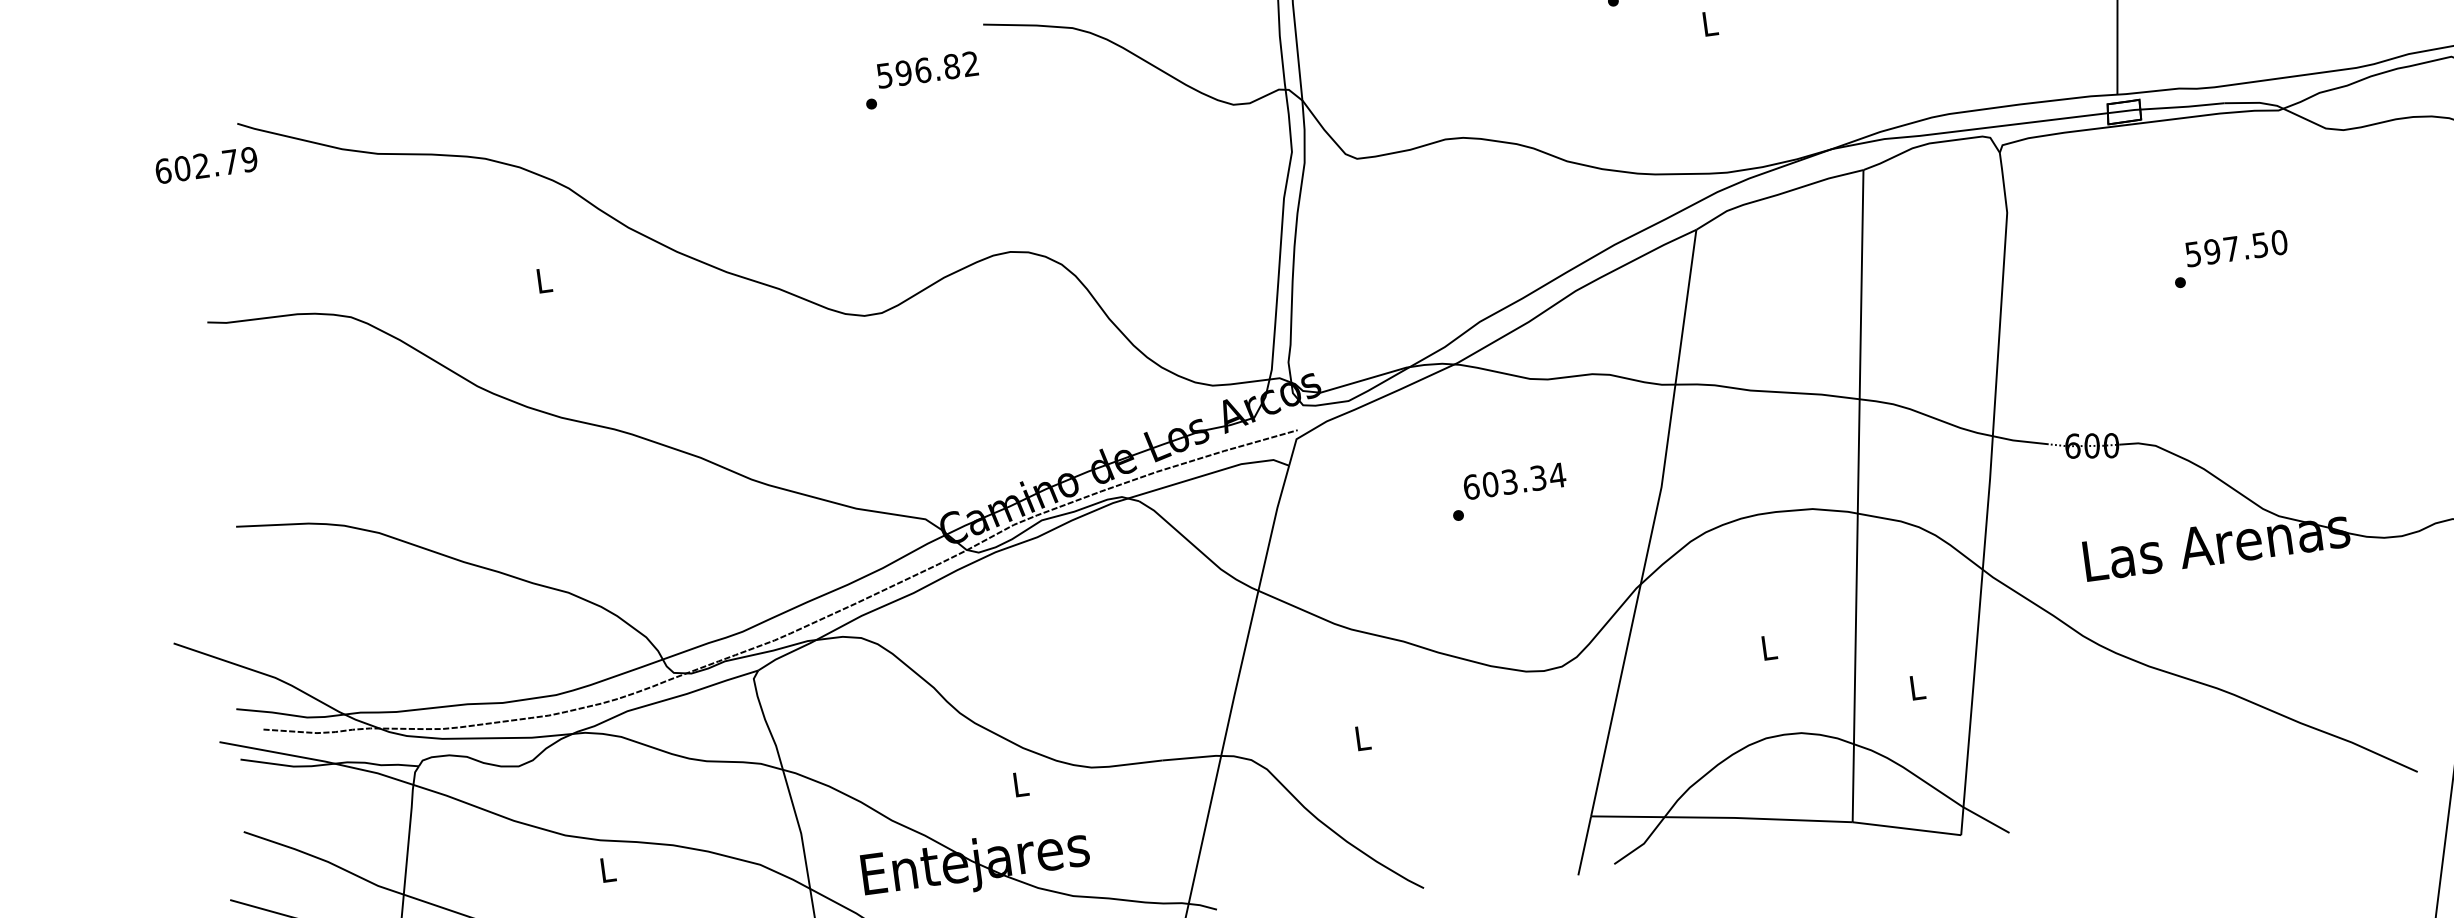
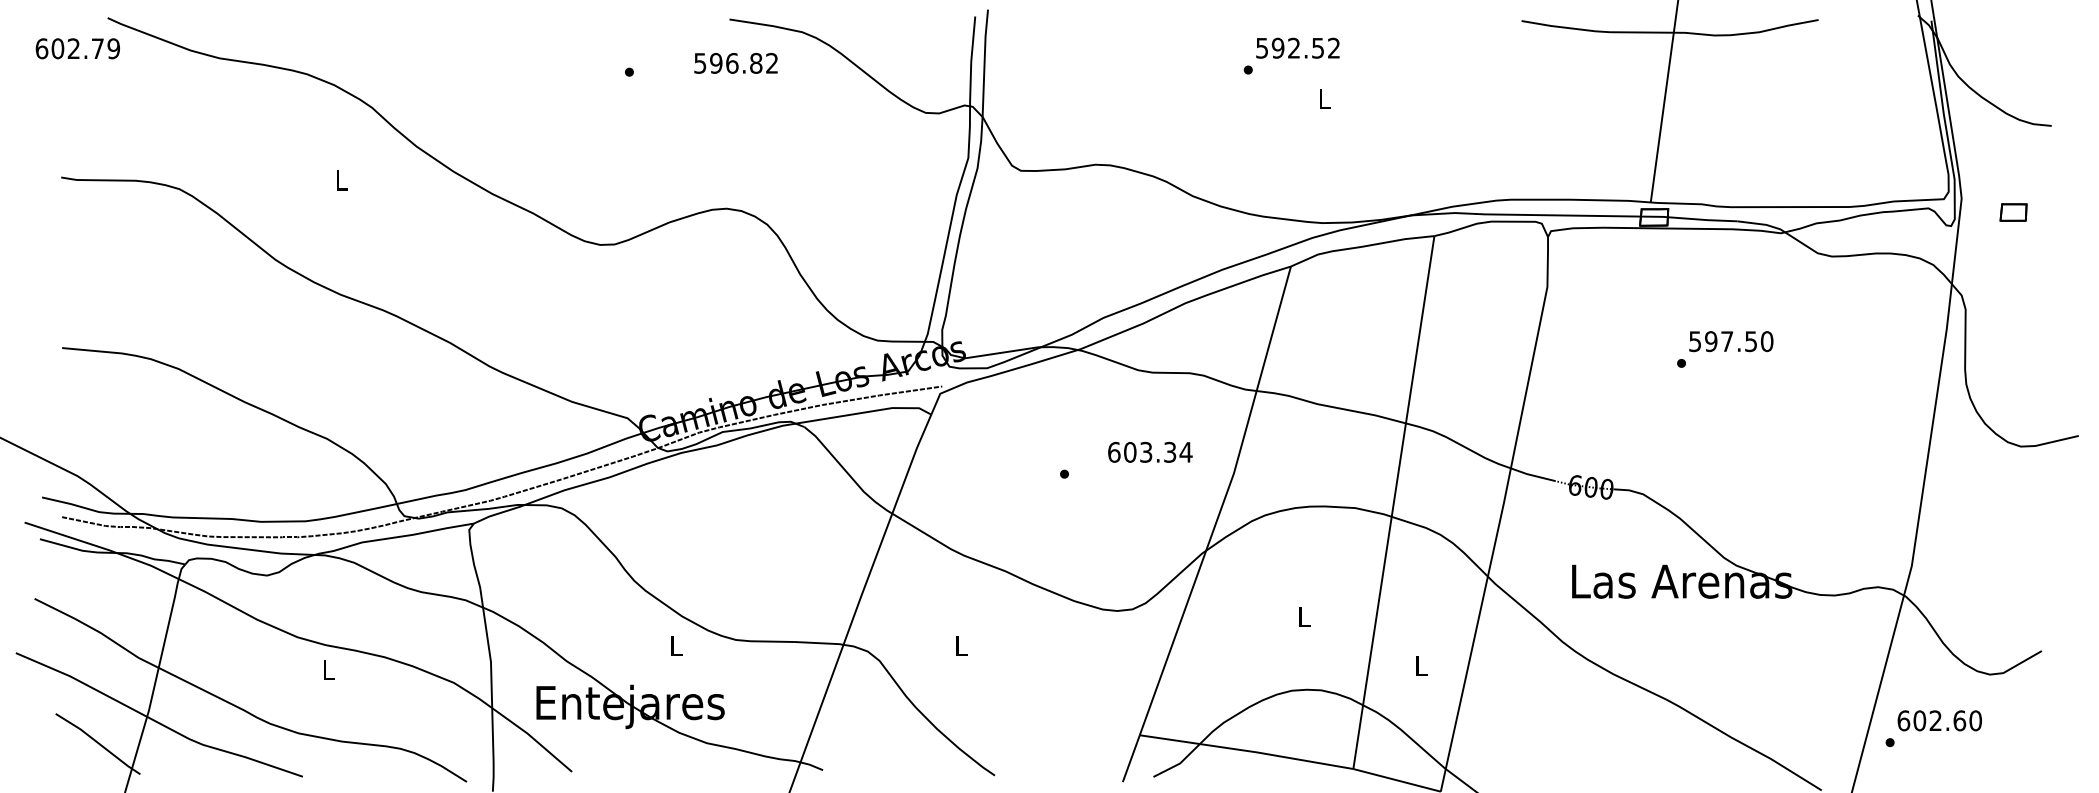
text: (926, 70) -> (735, 63), moved
text: (1514, 480) -> (1150, 451), moved

